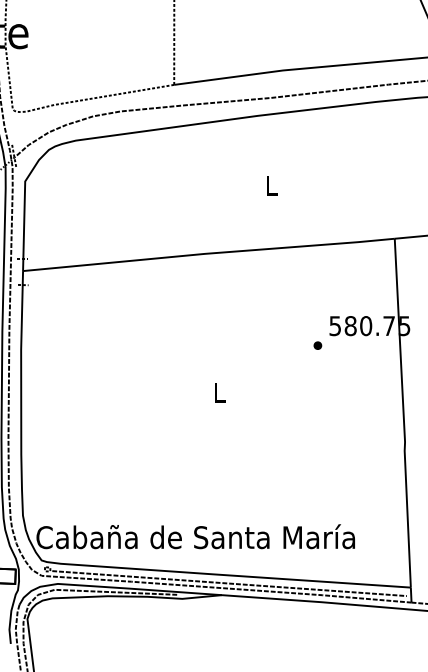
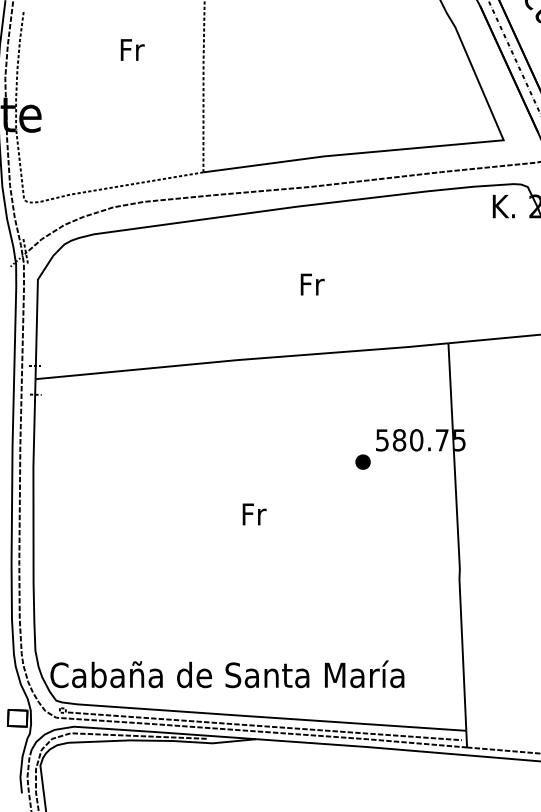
text: (272, 185) -> (312, 284), L -> Fr
part: (317, 345) -> (362, 461), size x1.6
text: (220, 392) -> (254, 514), L -> Fr

